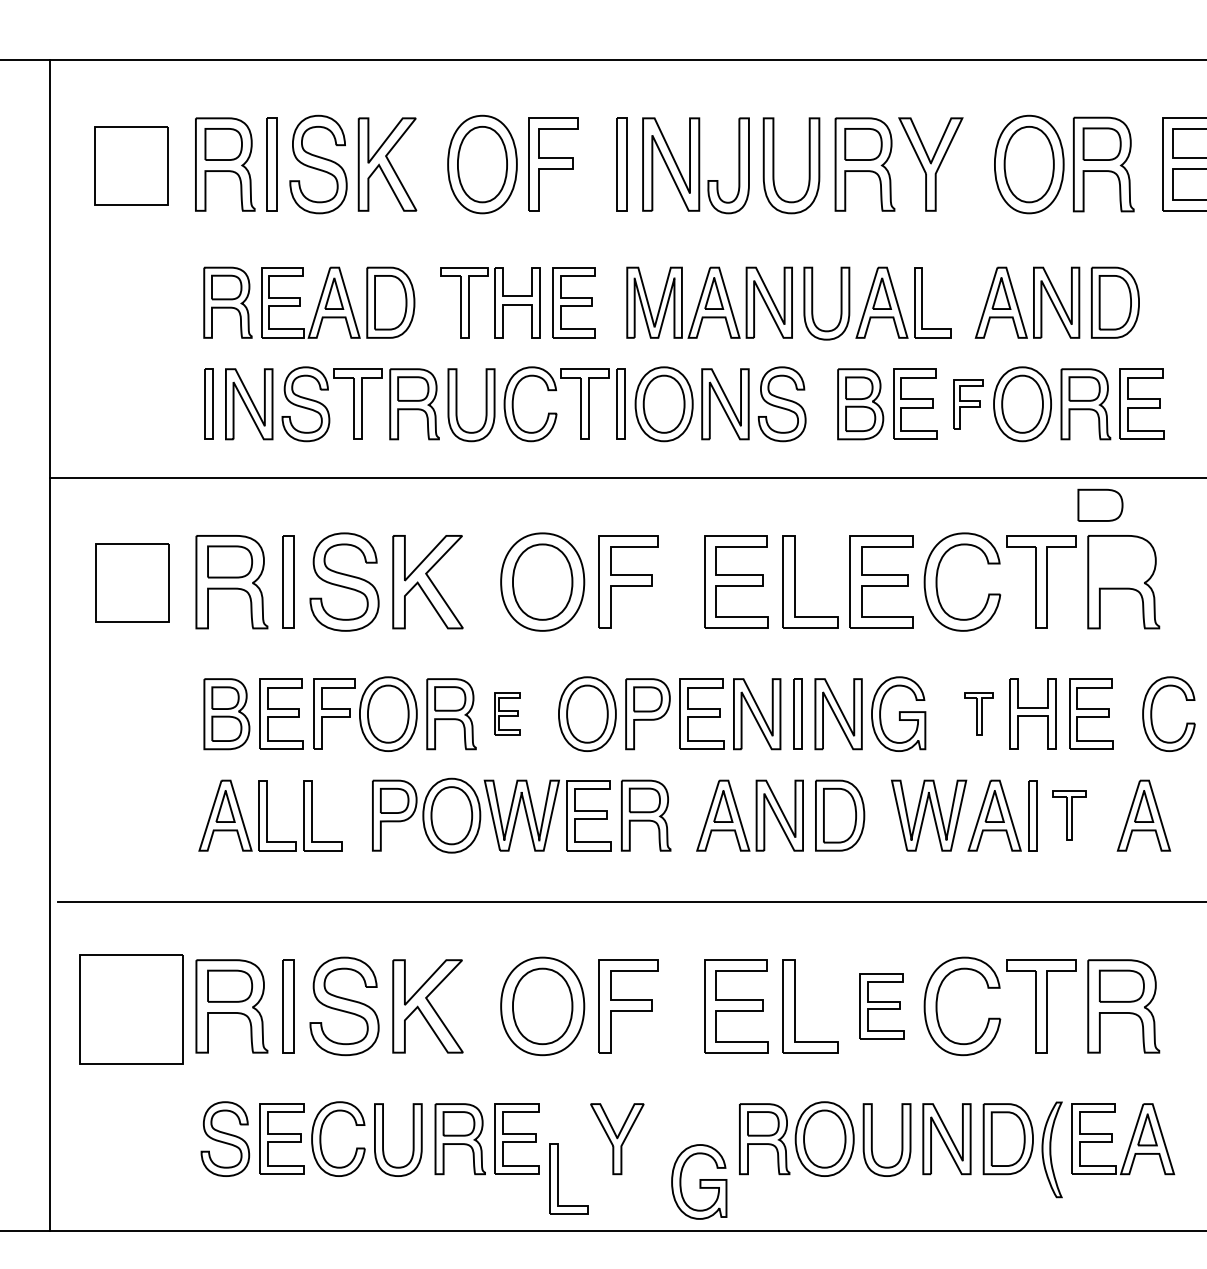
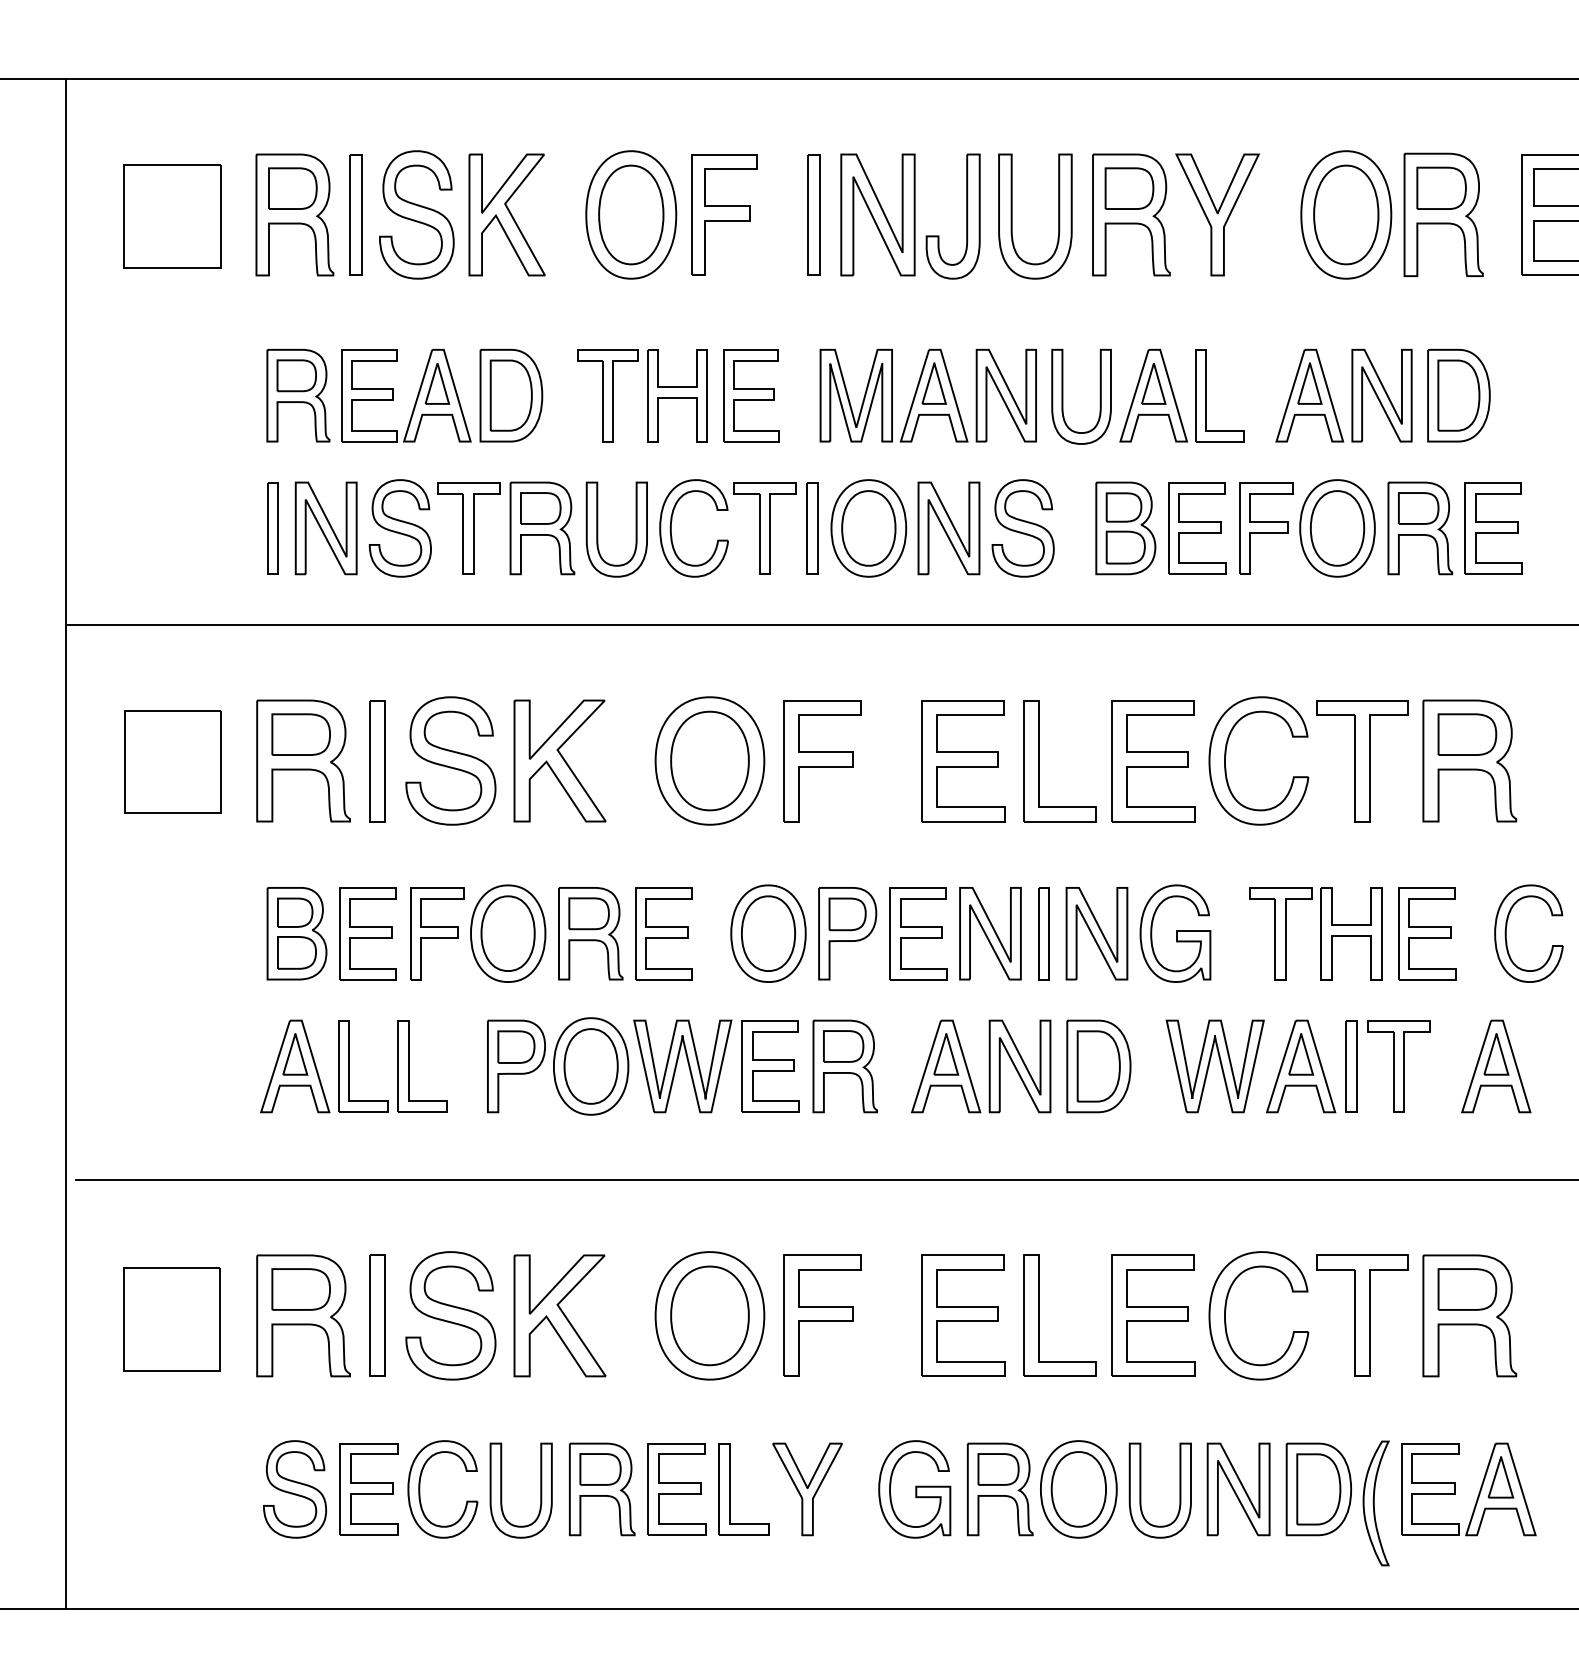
part: (968, 404) -> (1266, 528), size x1.43
part: (1100, 505) -> (1467, 734), moved
part: (507, 714) -> (663, 933), size x1.67
part: (978, 714) -> (1280, 933), size x1.67
part: (1069, 815) -> (1398, 1066), size x1.43
part: (881, 1006) -> (1153, 1315), size x1.43
part: (130, 1009) -> (171, 1319), size x0.71
part: (558, 1178) -> (730, 1489), moved
part: (699, 1182) -> (914, 1489), moved

